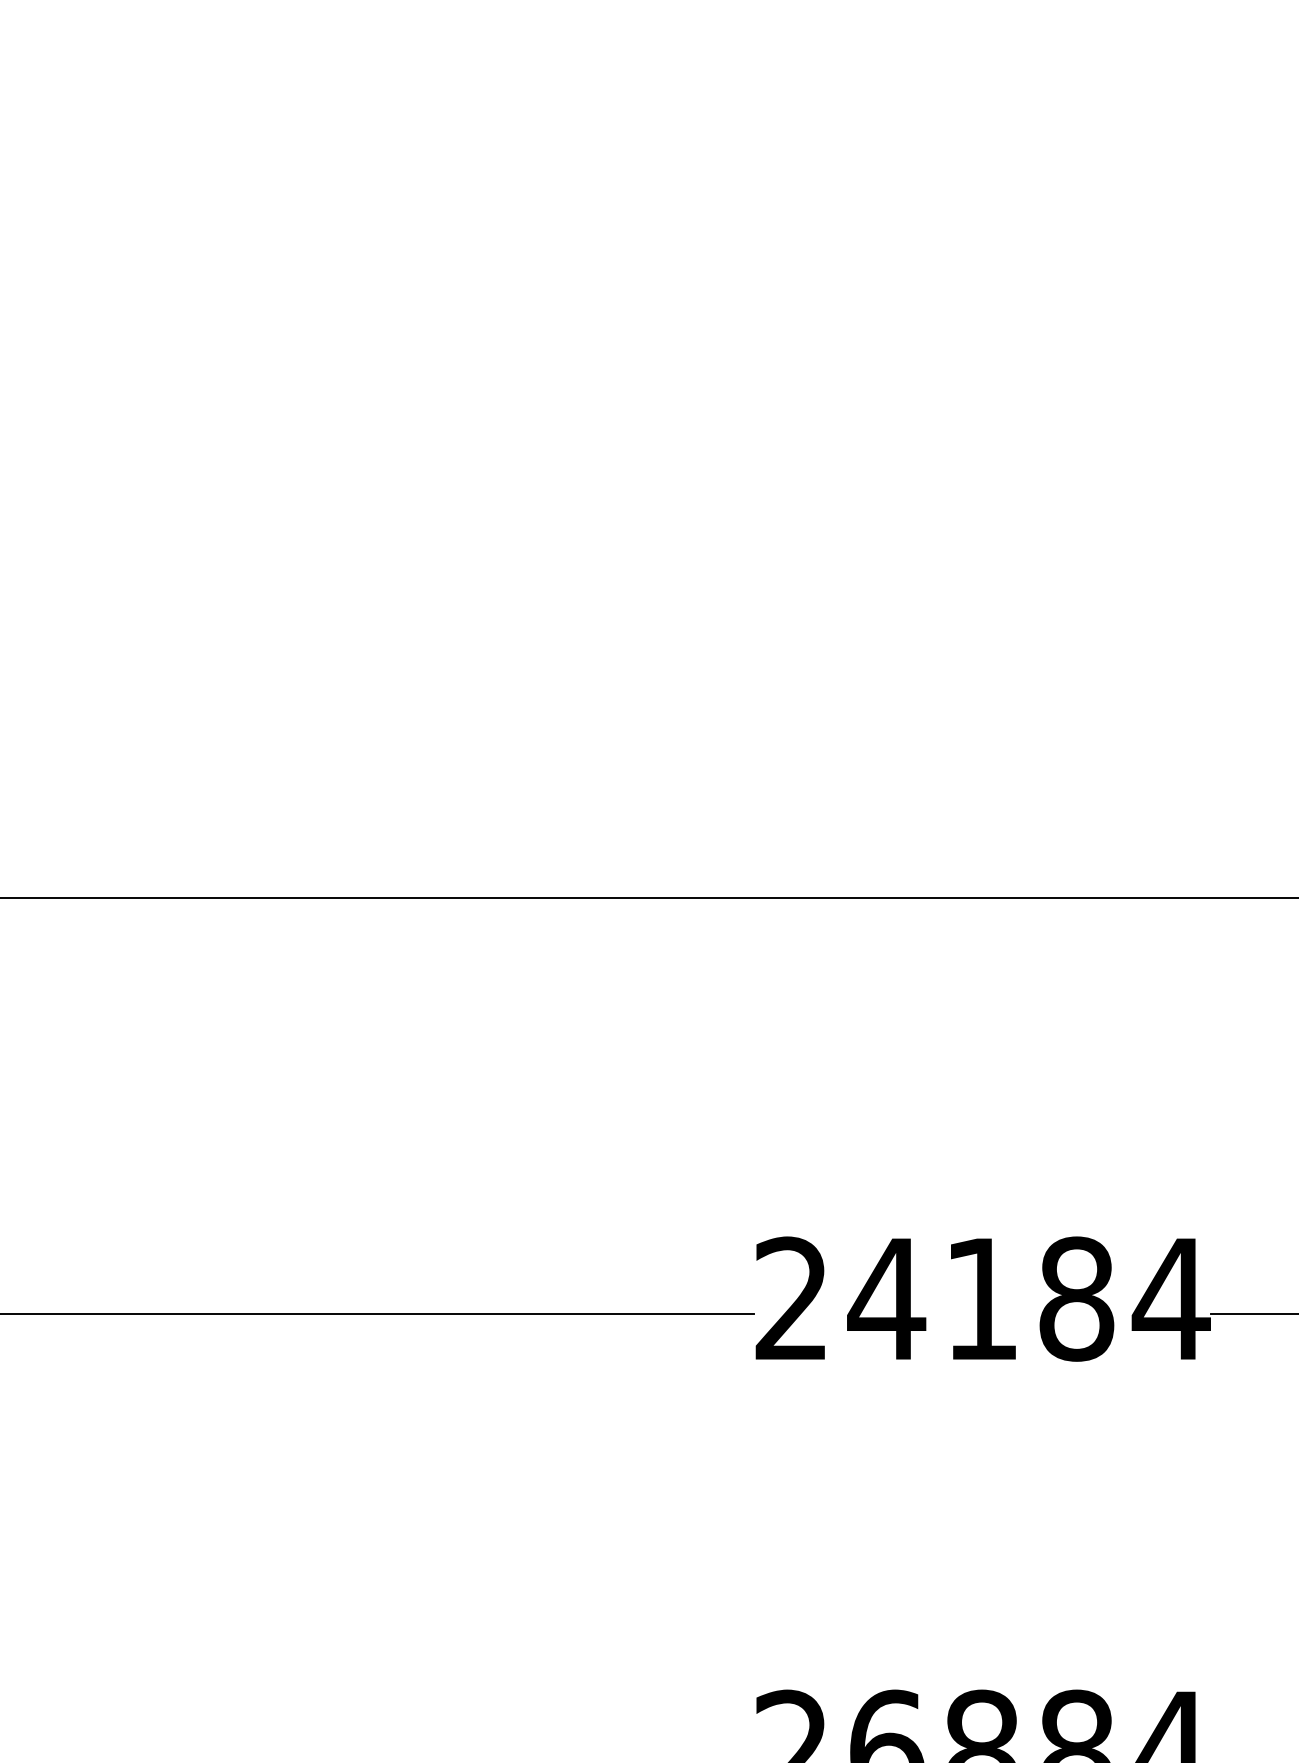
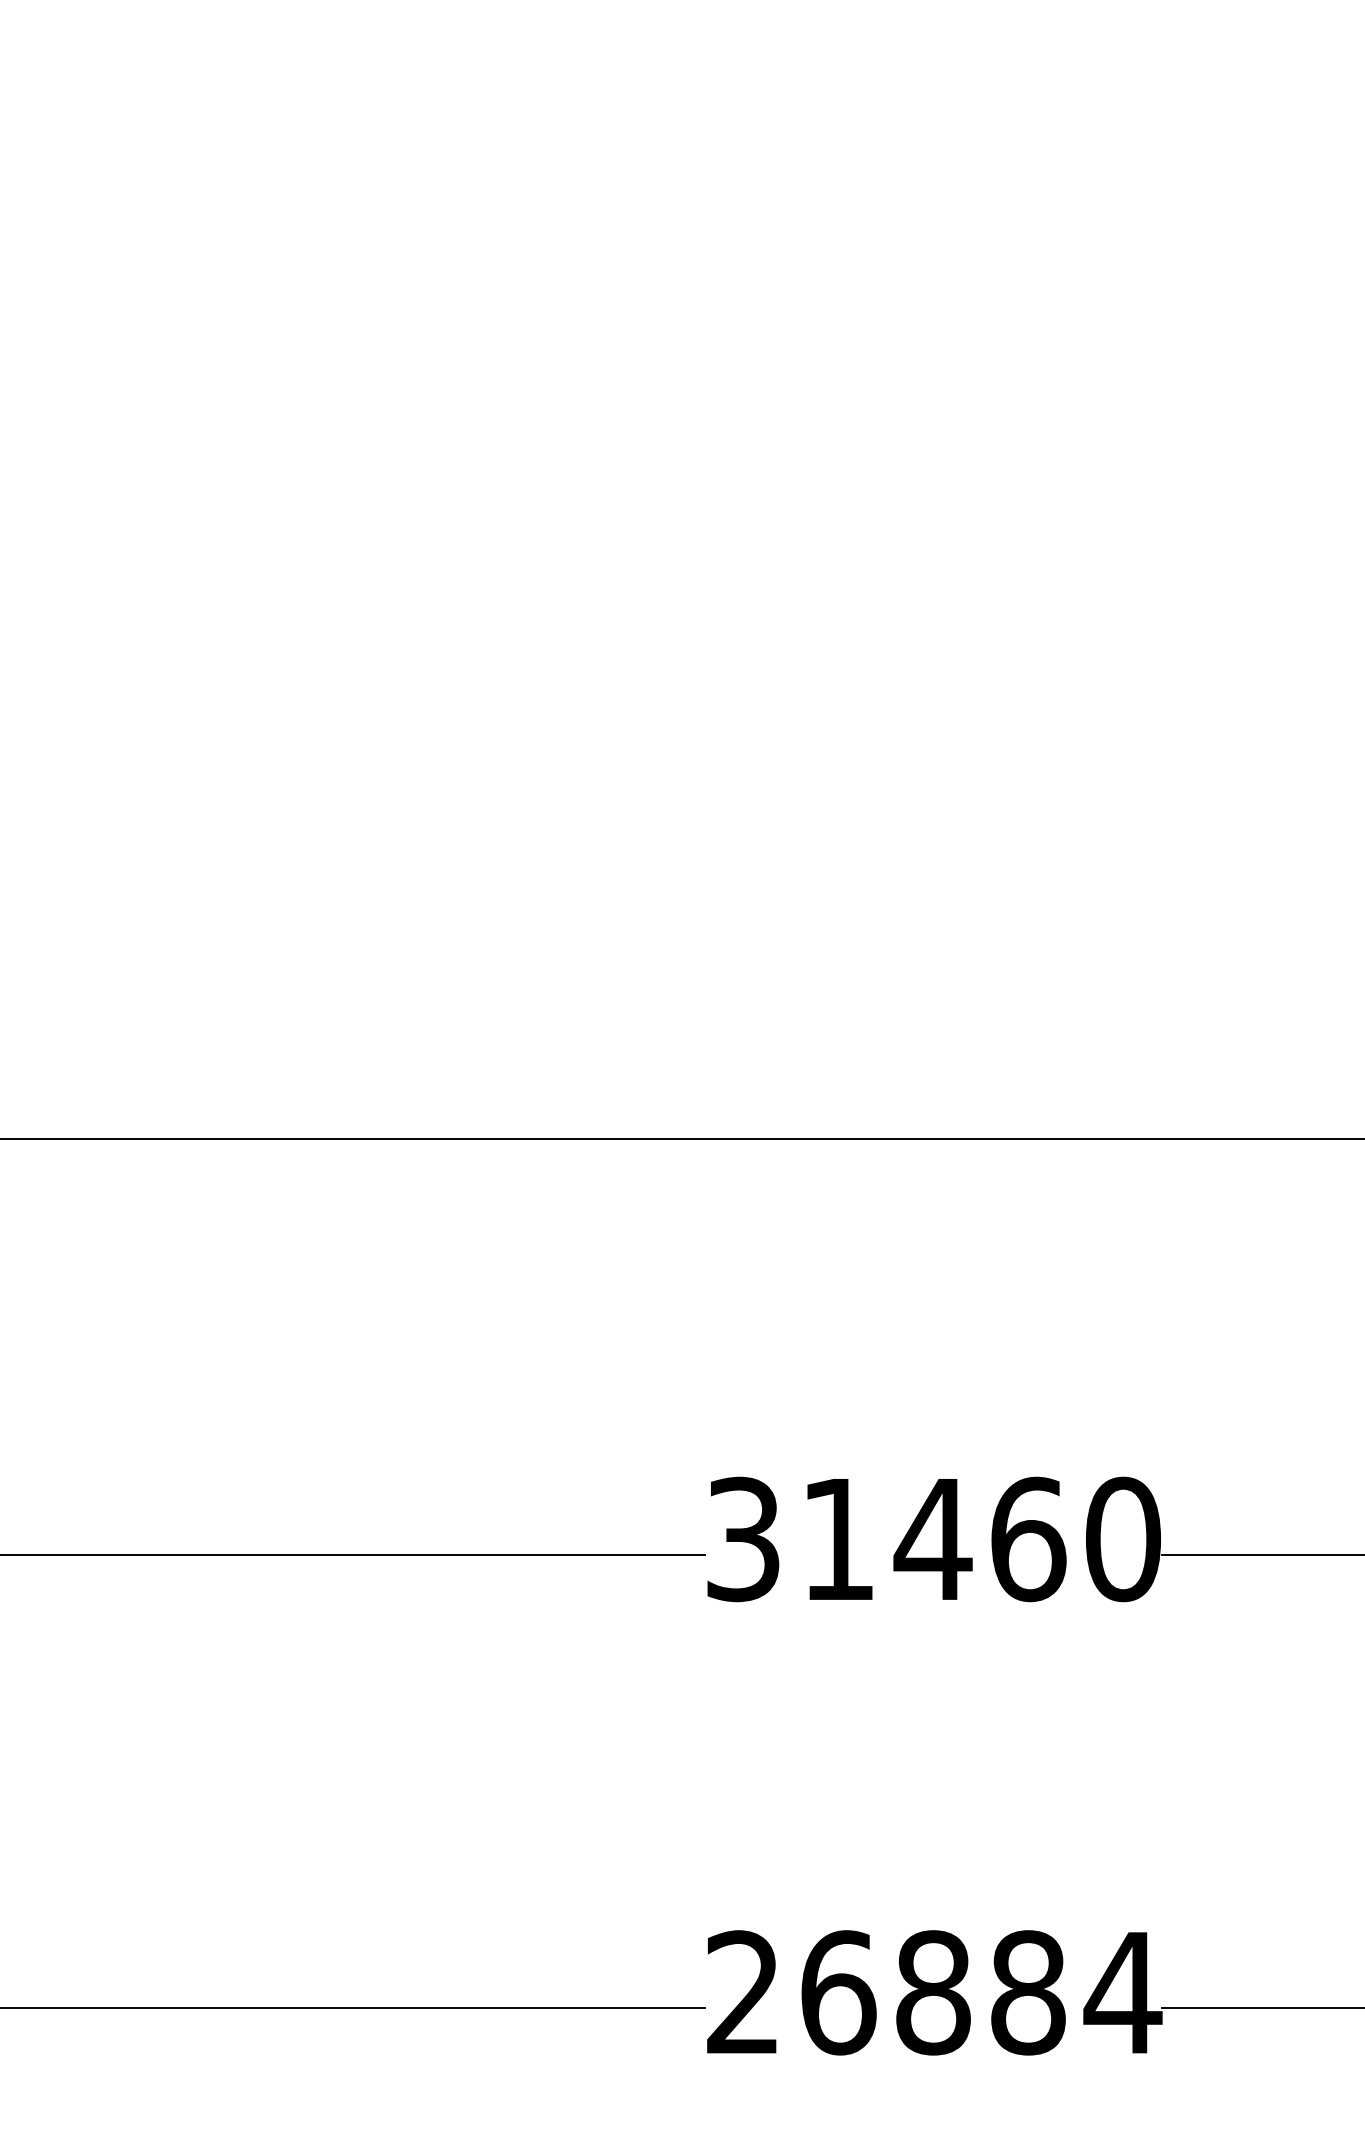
text: (982, 1299) -> (934, 1539), 24184 -> 31460

